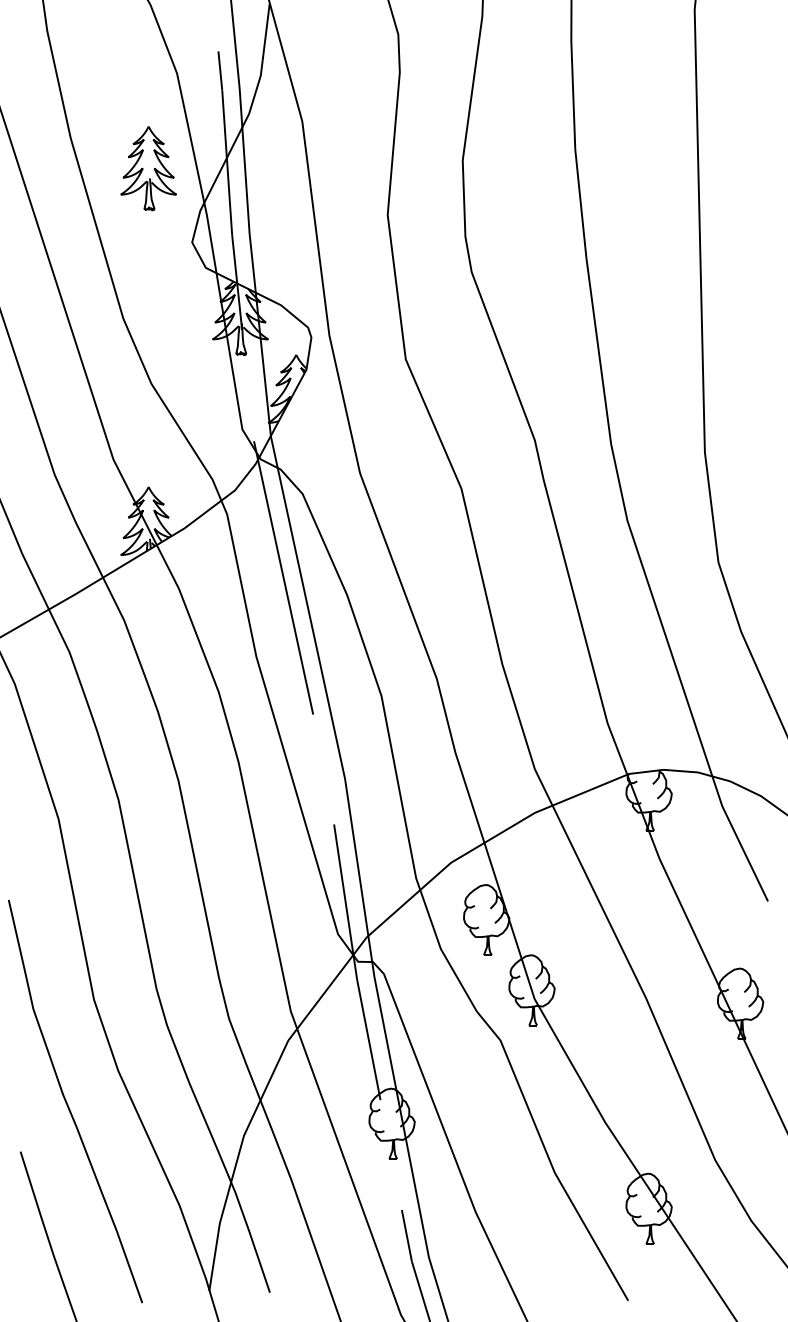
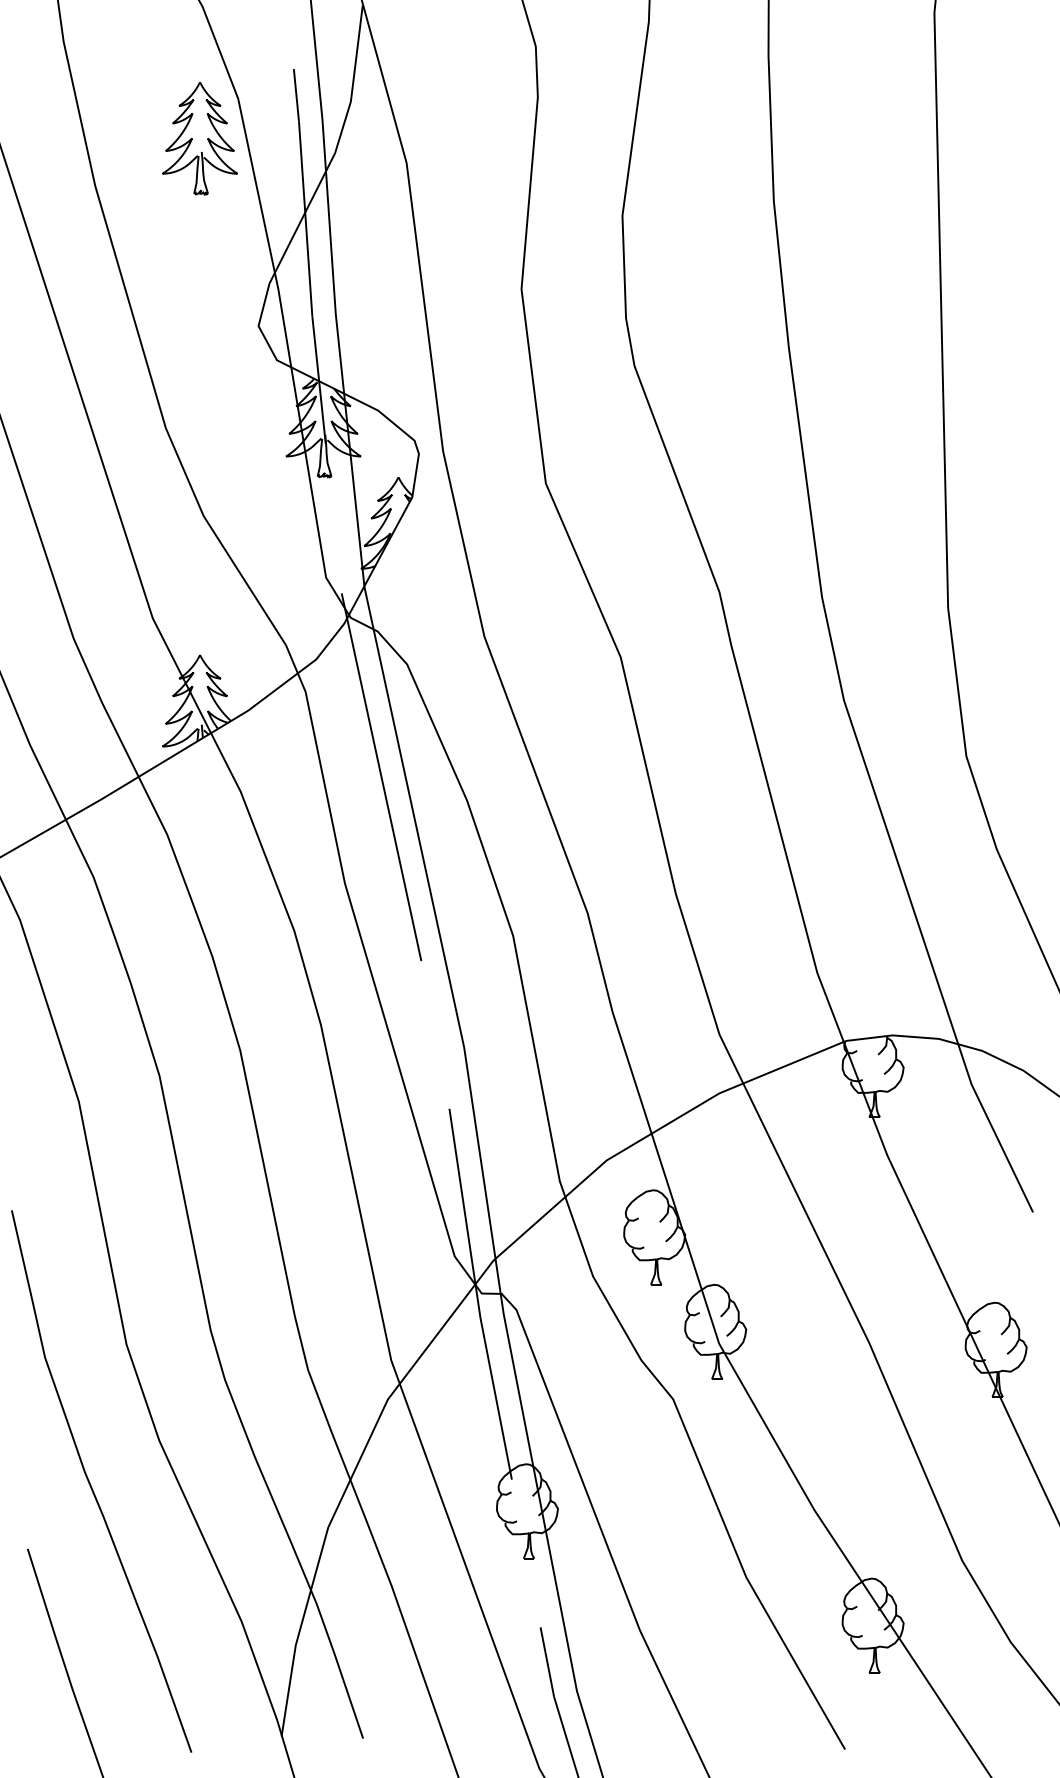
part: (148, 168) -> (199, 138), moved

